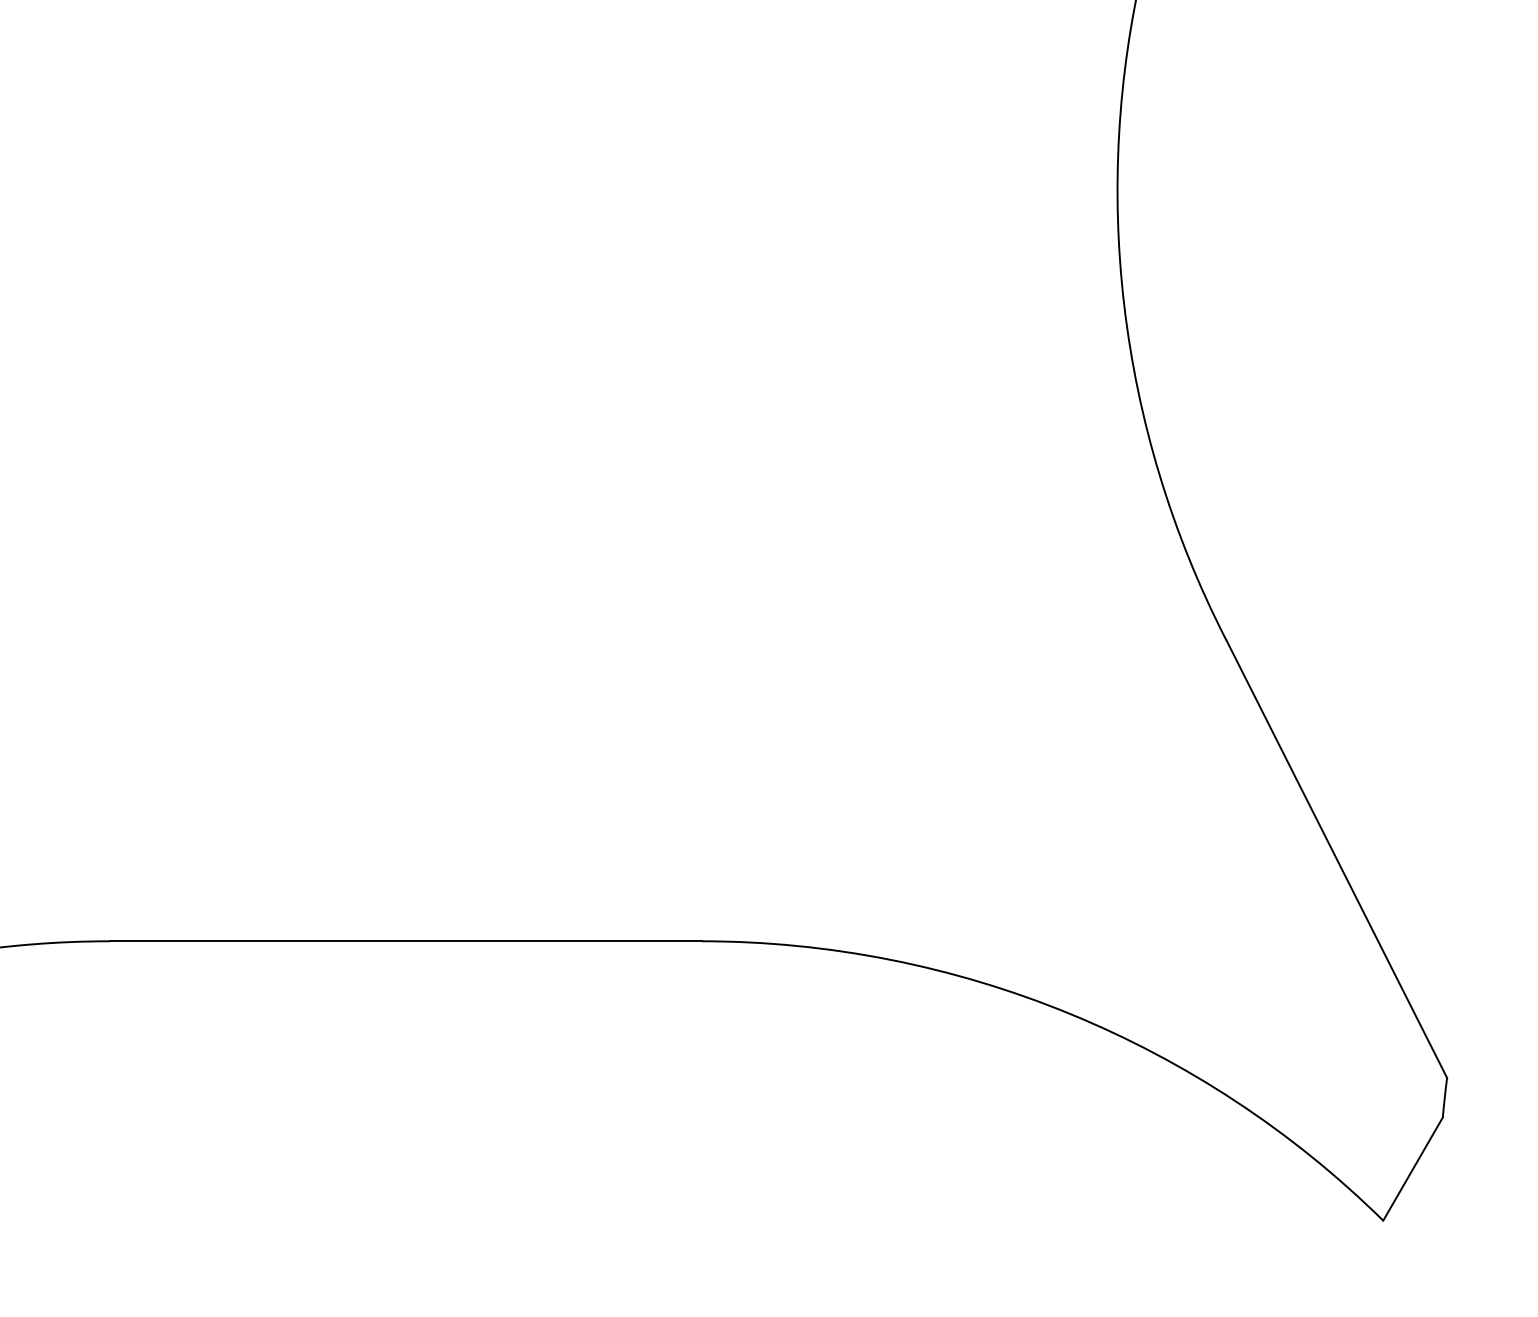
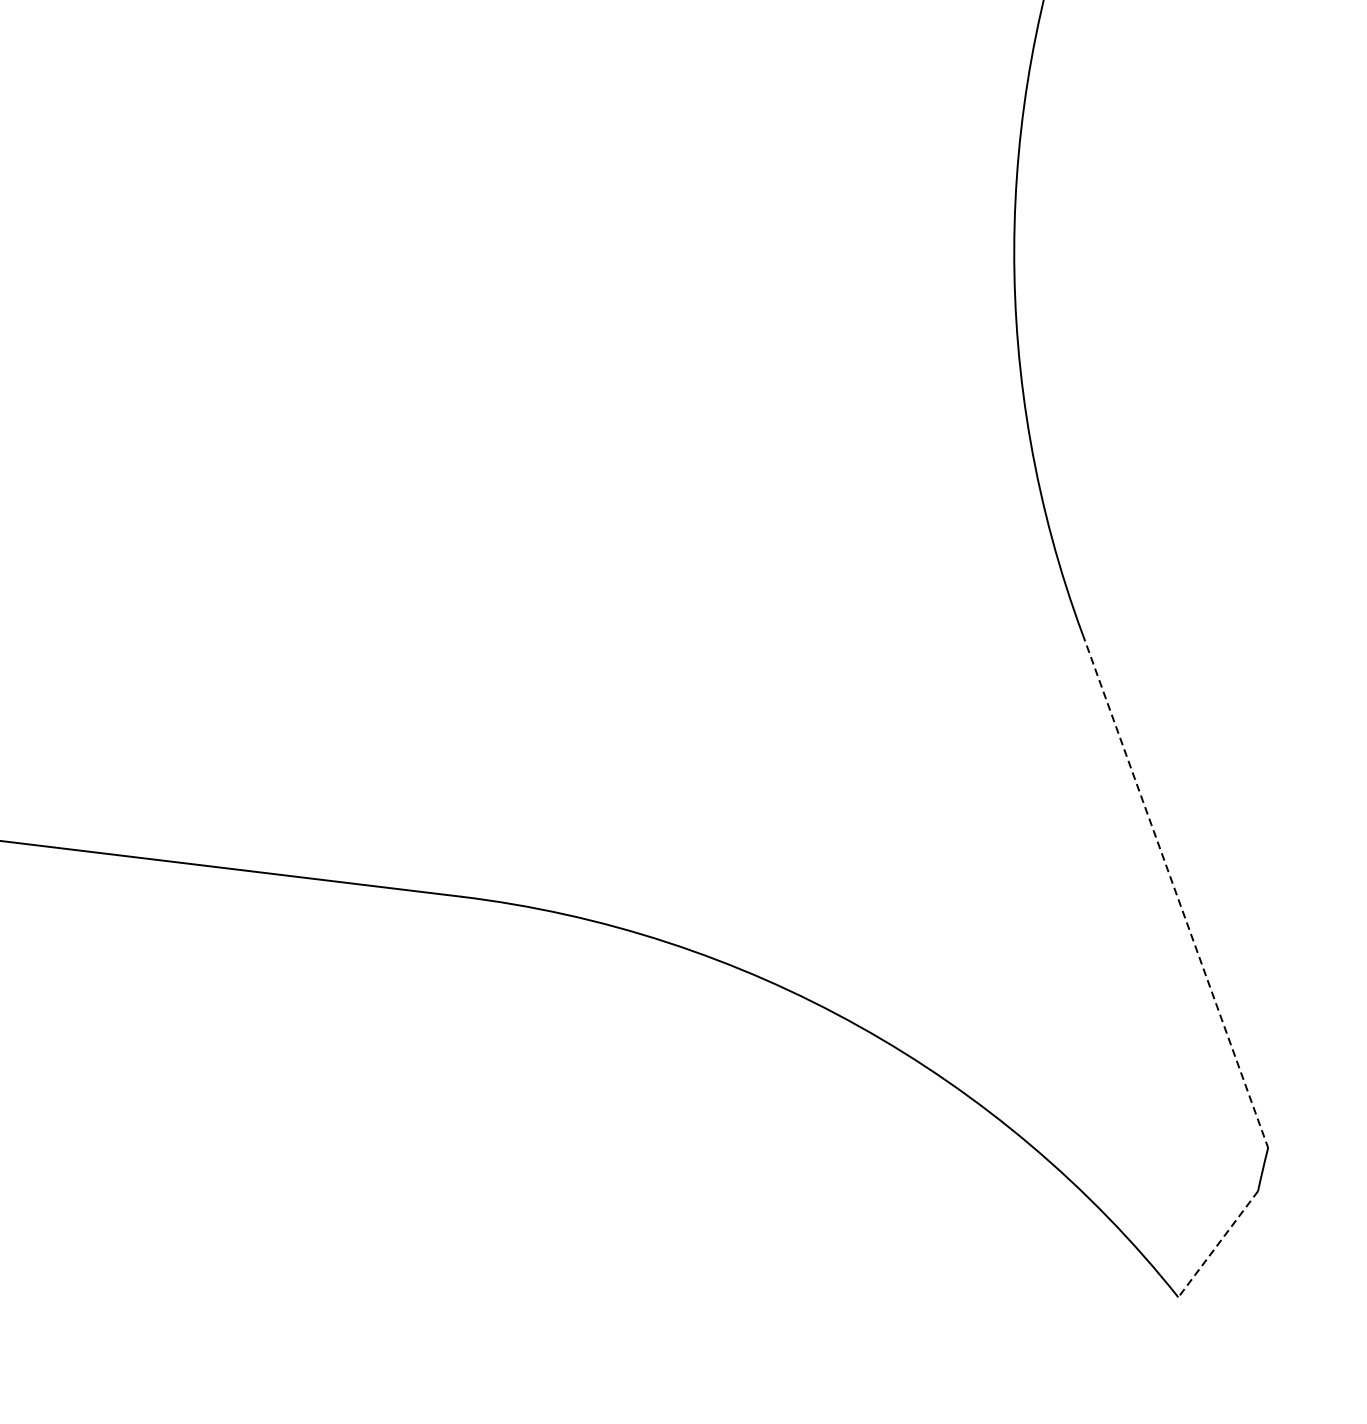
line: (1337, 859) -> (1176, 891), solid -> dashed
line: (1413, 1169) -> (1218, 1244), solid -> dashed

